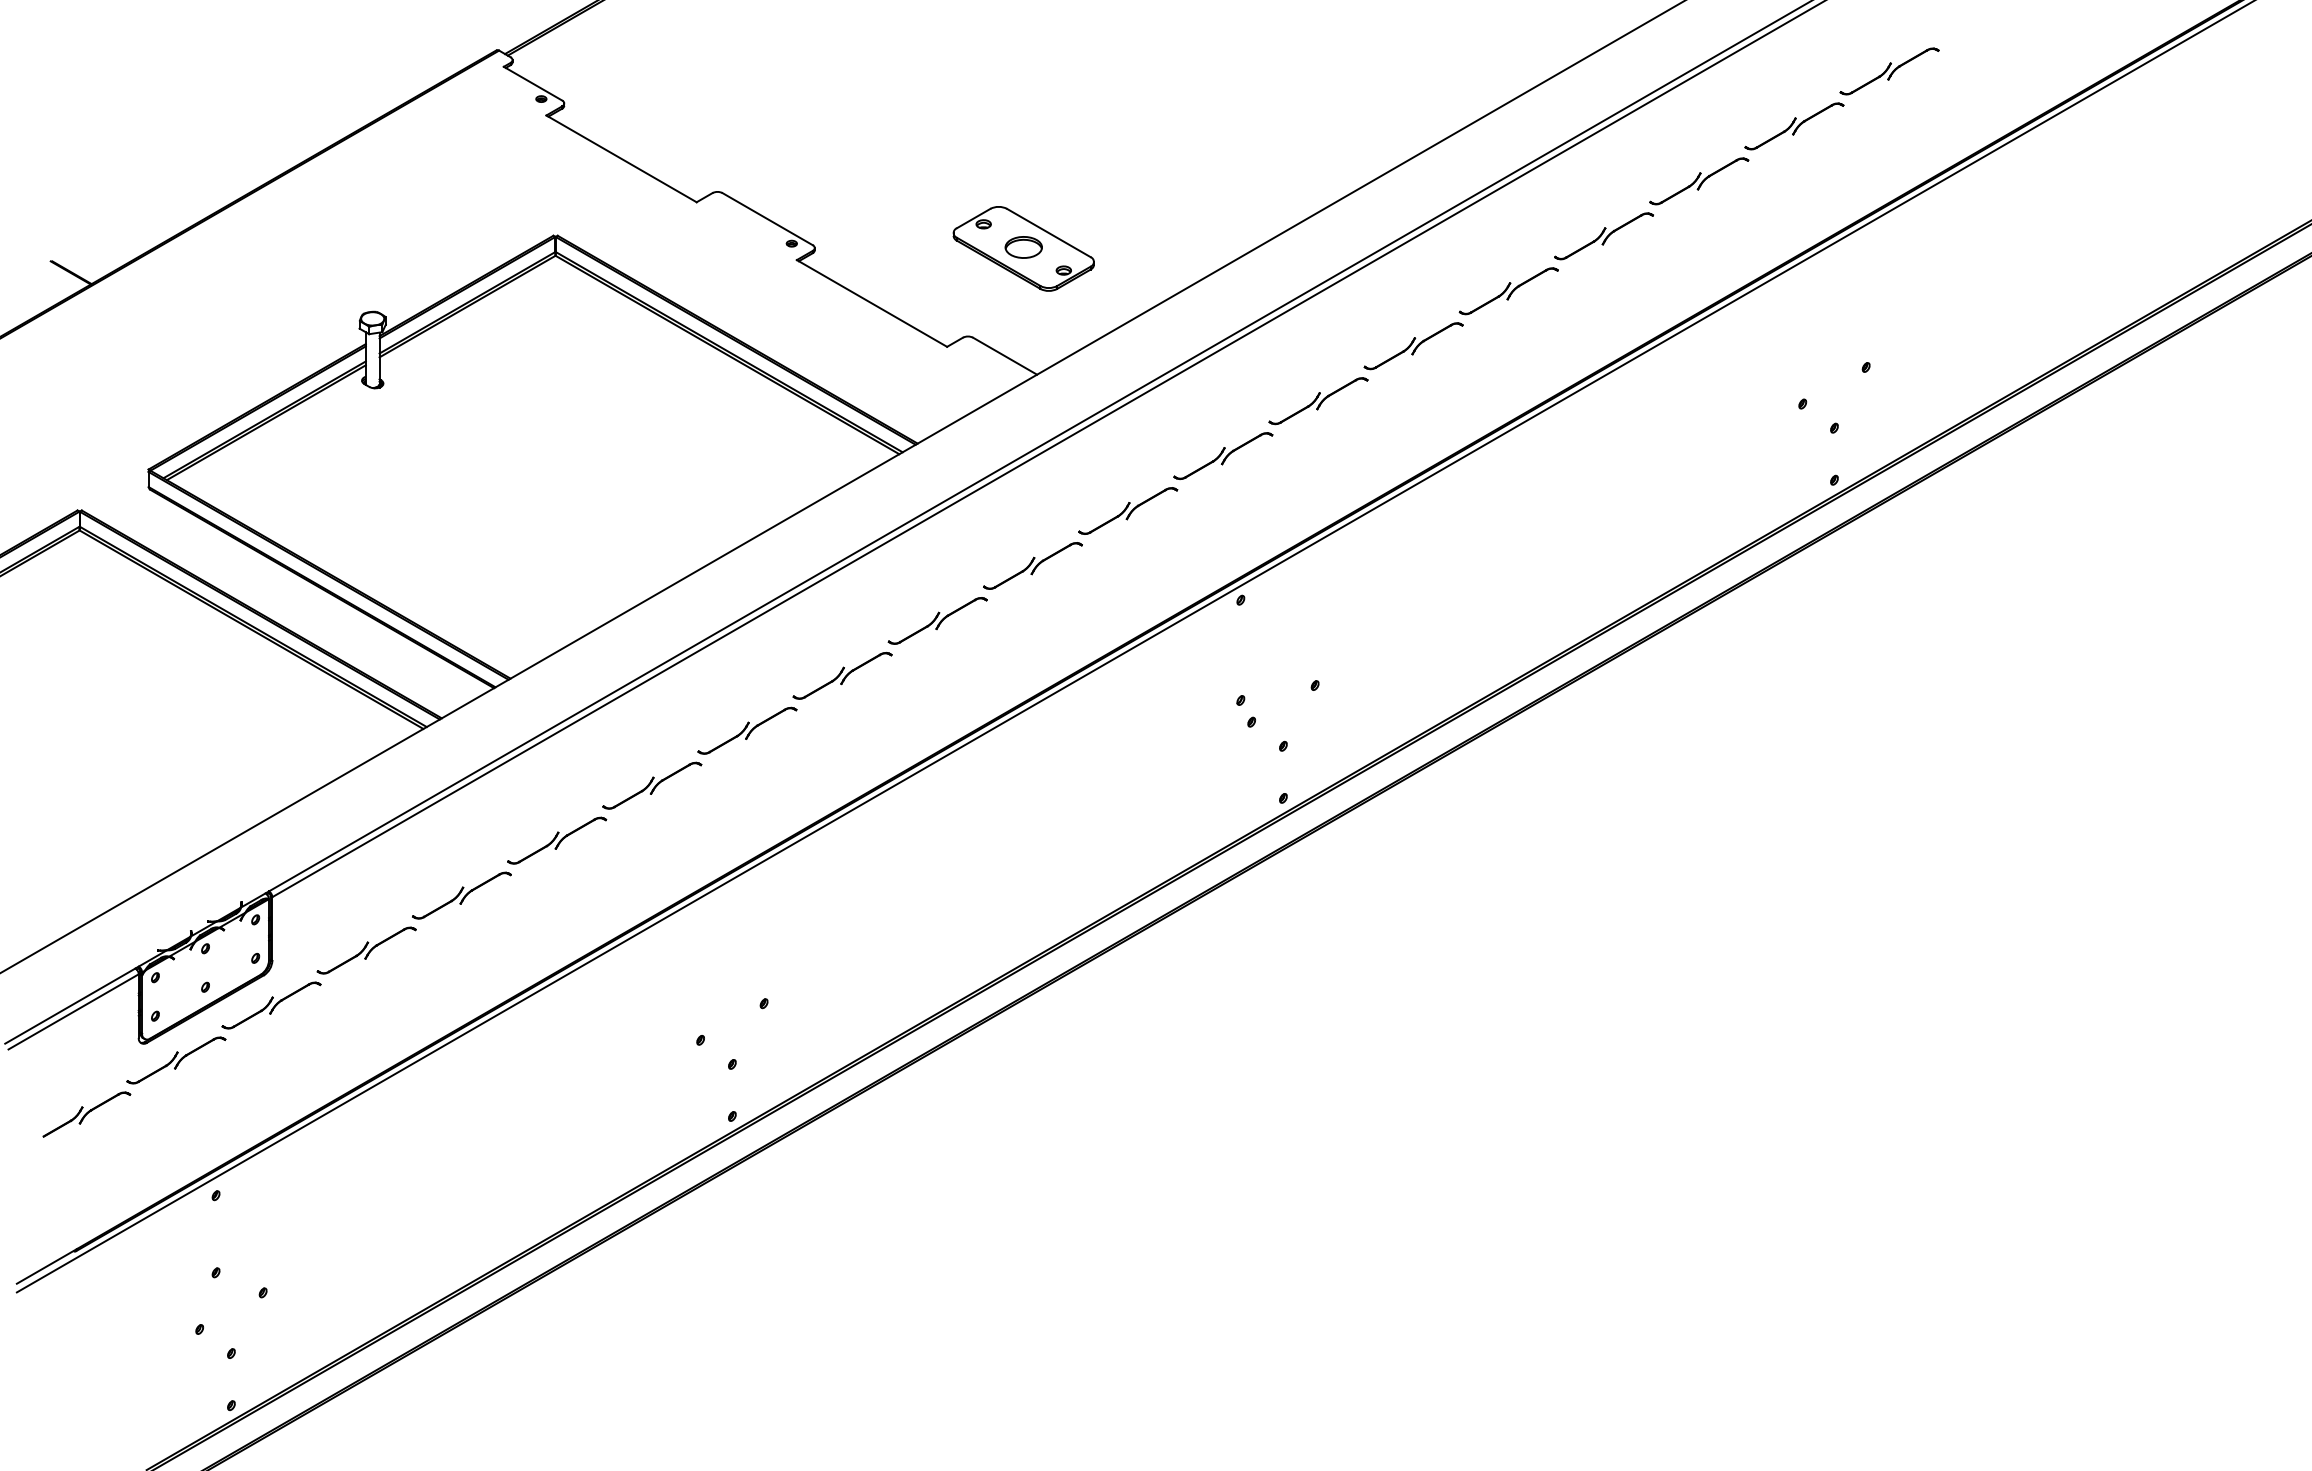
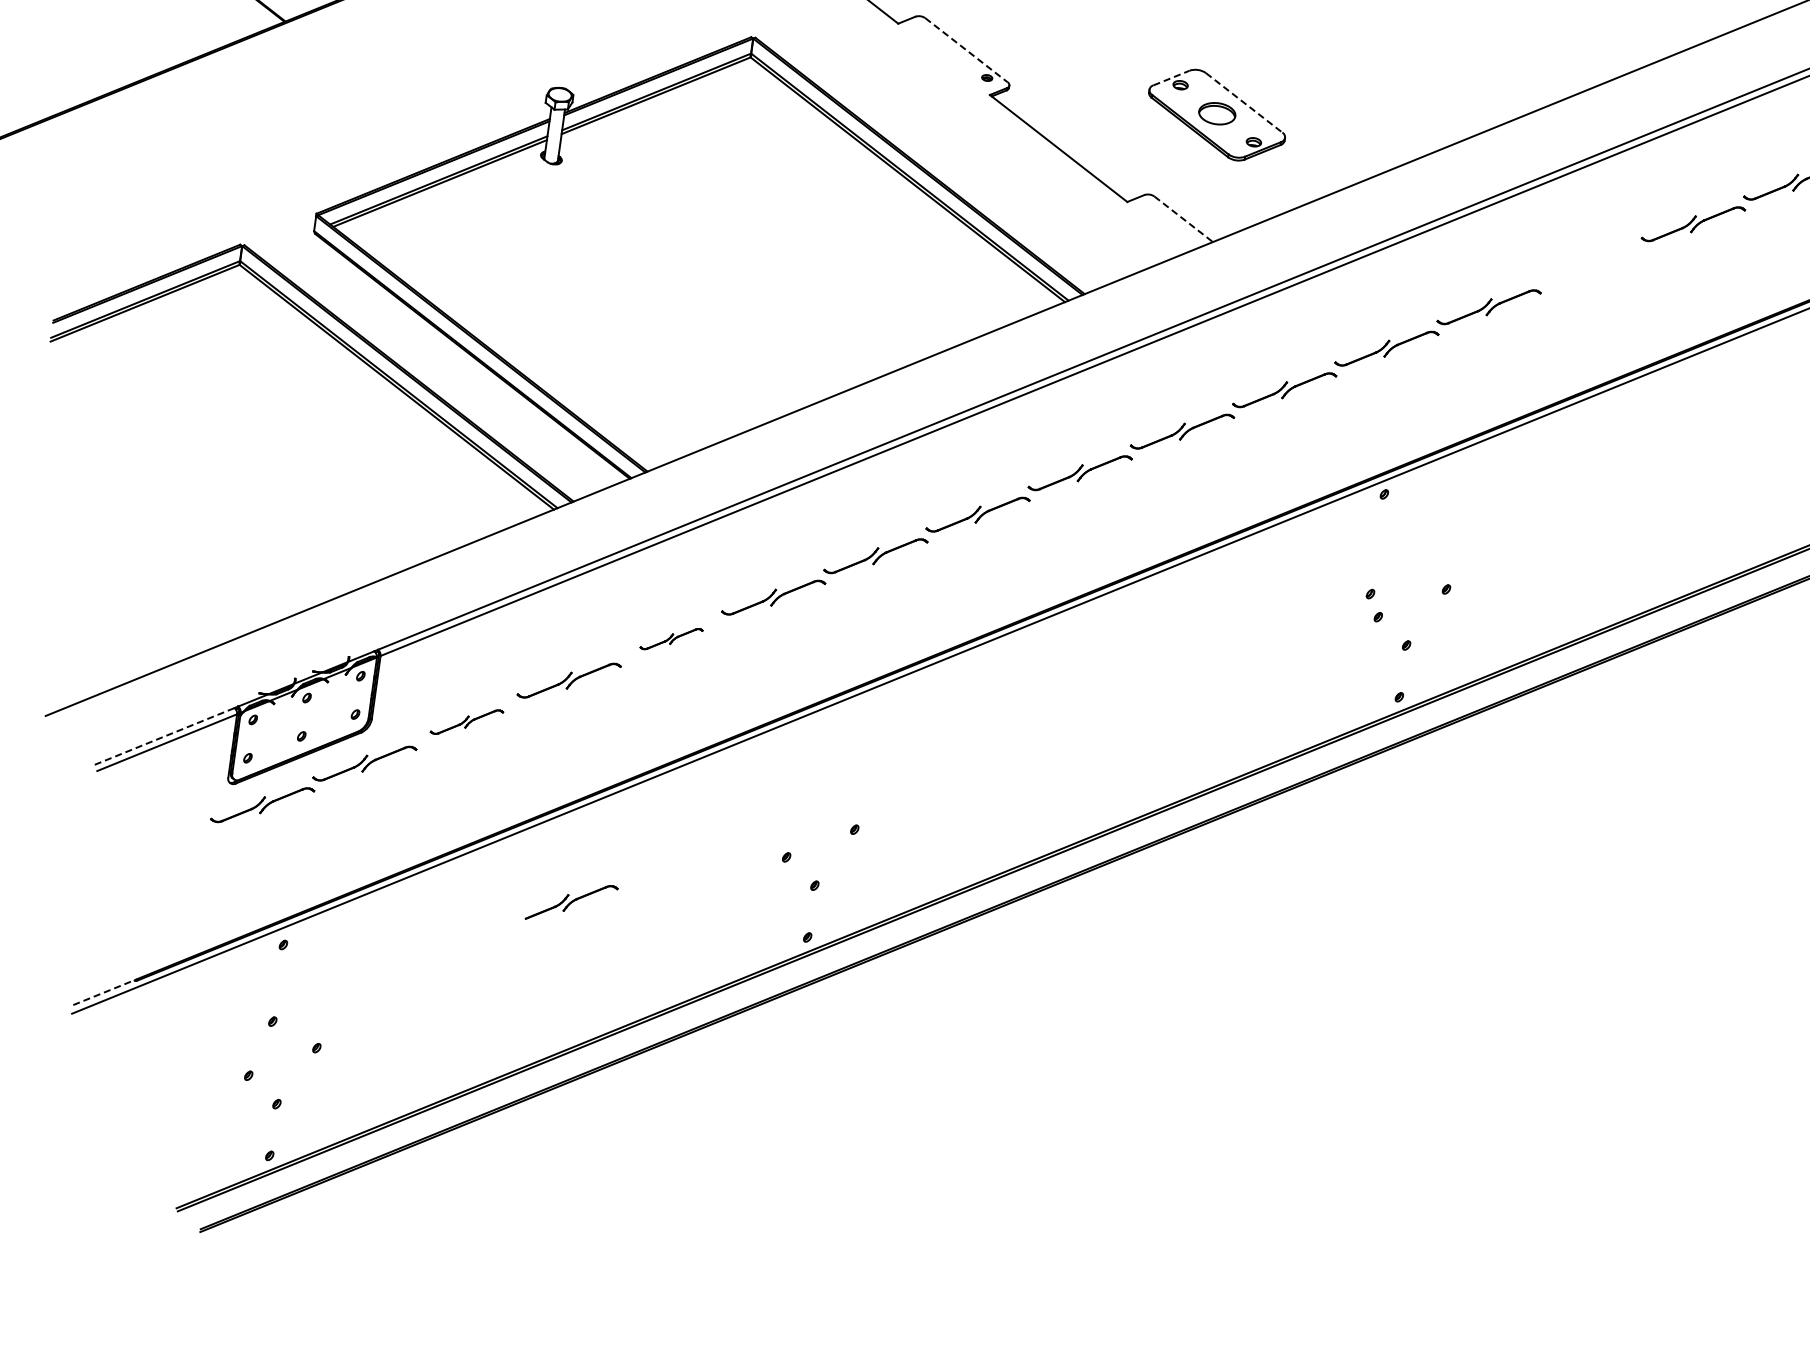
line: (974, 218) -> (1172, 78), solid -> dashed
line: (768, 219) -> (967, 50), solid -> dashed
line: (1049, 233) -> (1244, 103), solid -> dashed
part: (1413, 346) -> (1591, 265), removed
line: (1005, 356) -> (1184, 219), solid -> dashed
part: (557, 840) -> (671, 639), size x0.6
part: (366, 950) -> (466, 722), size x0.7
line: (70, 1005) -> (164, 735), solid -> dashed
part: (86, 1114) -> (571, 902), moved
line: (46, 1266) -> (105, 992), solid -> dashed

